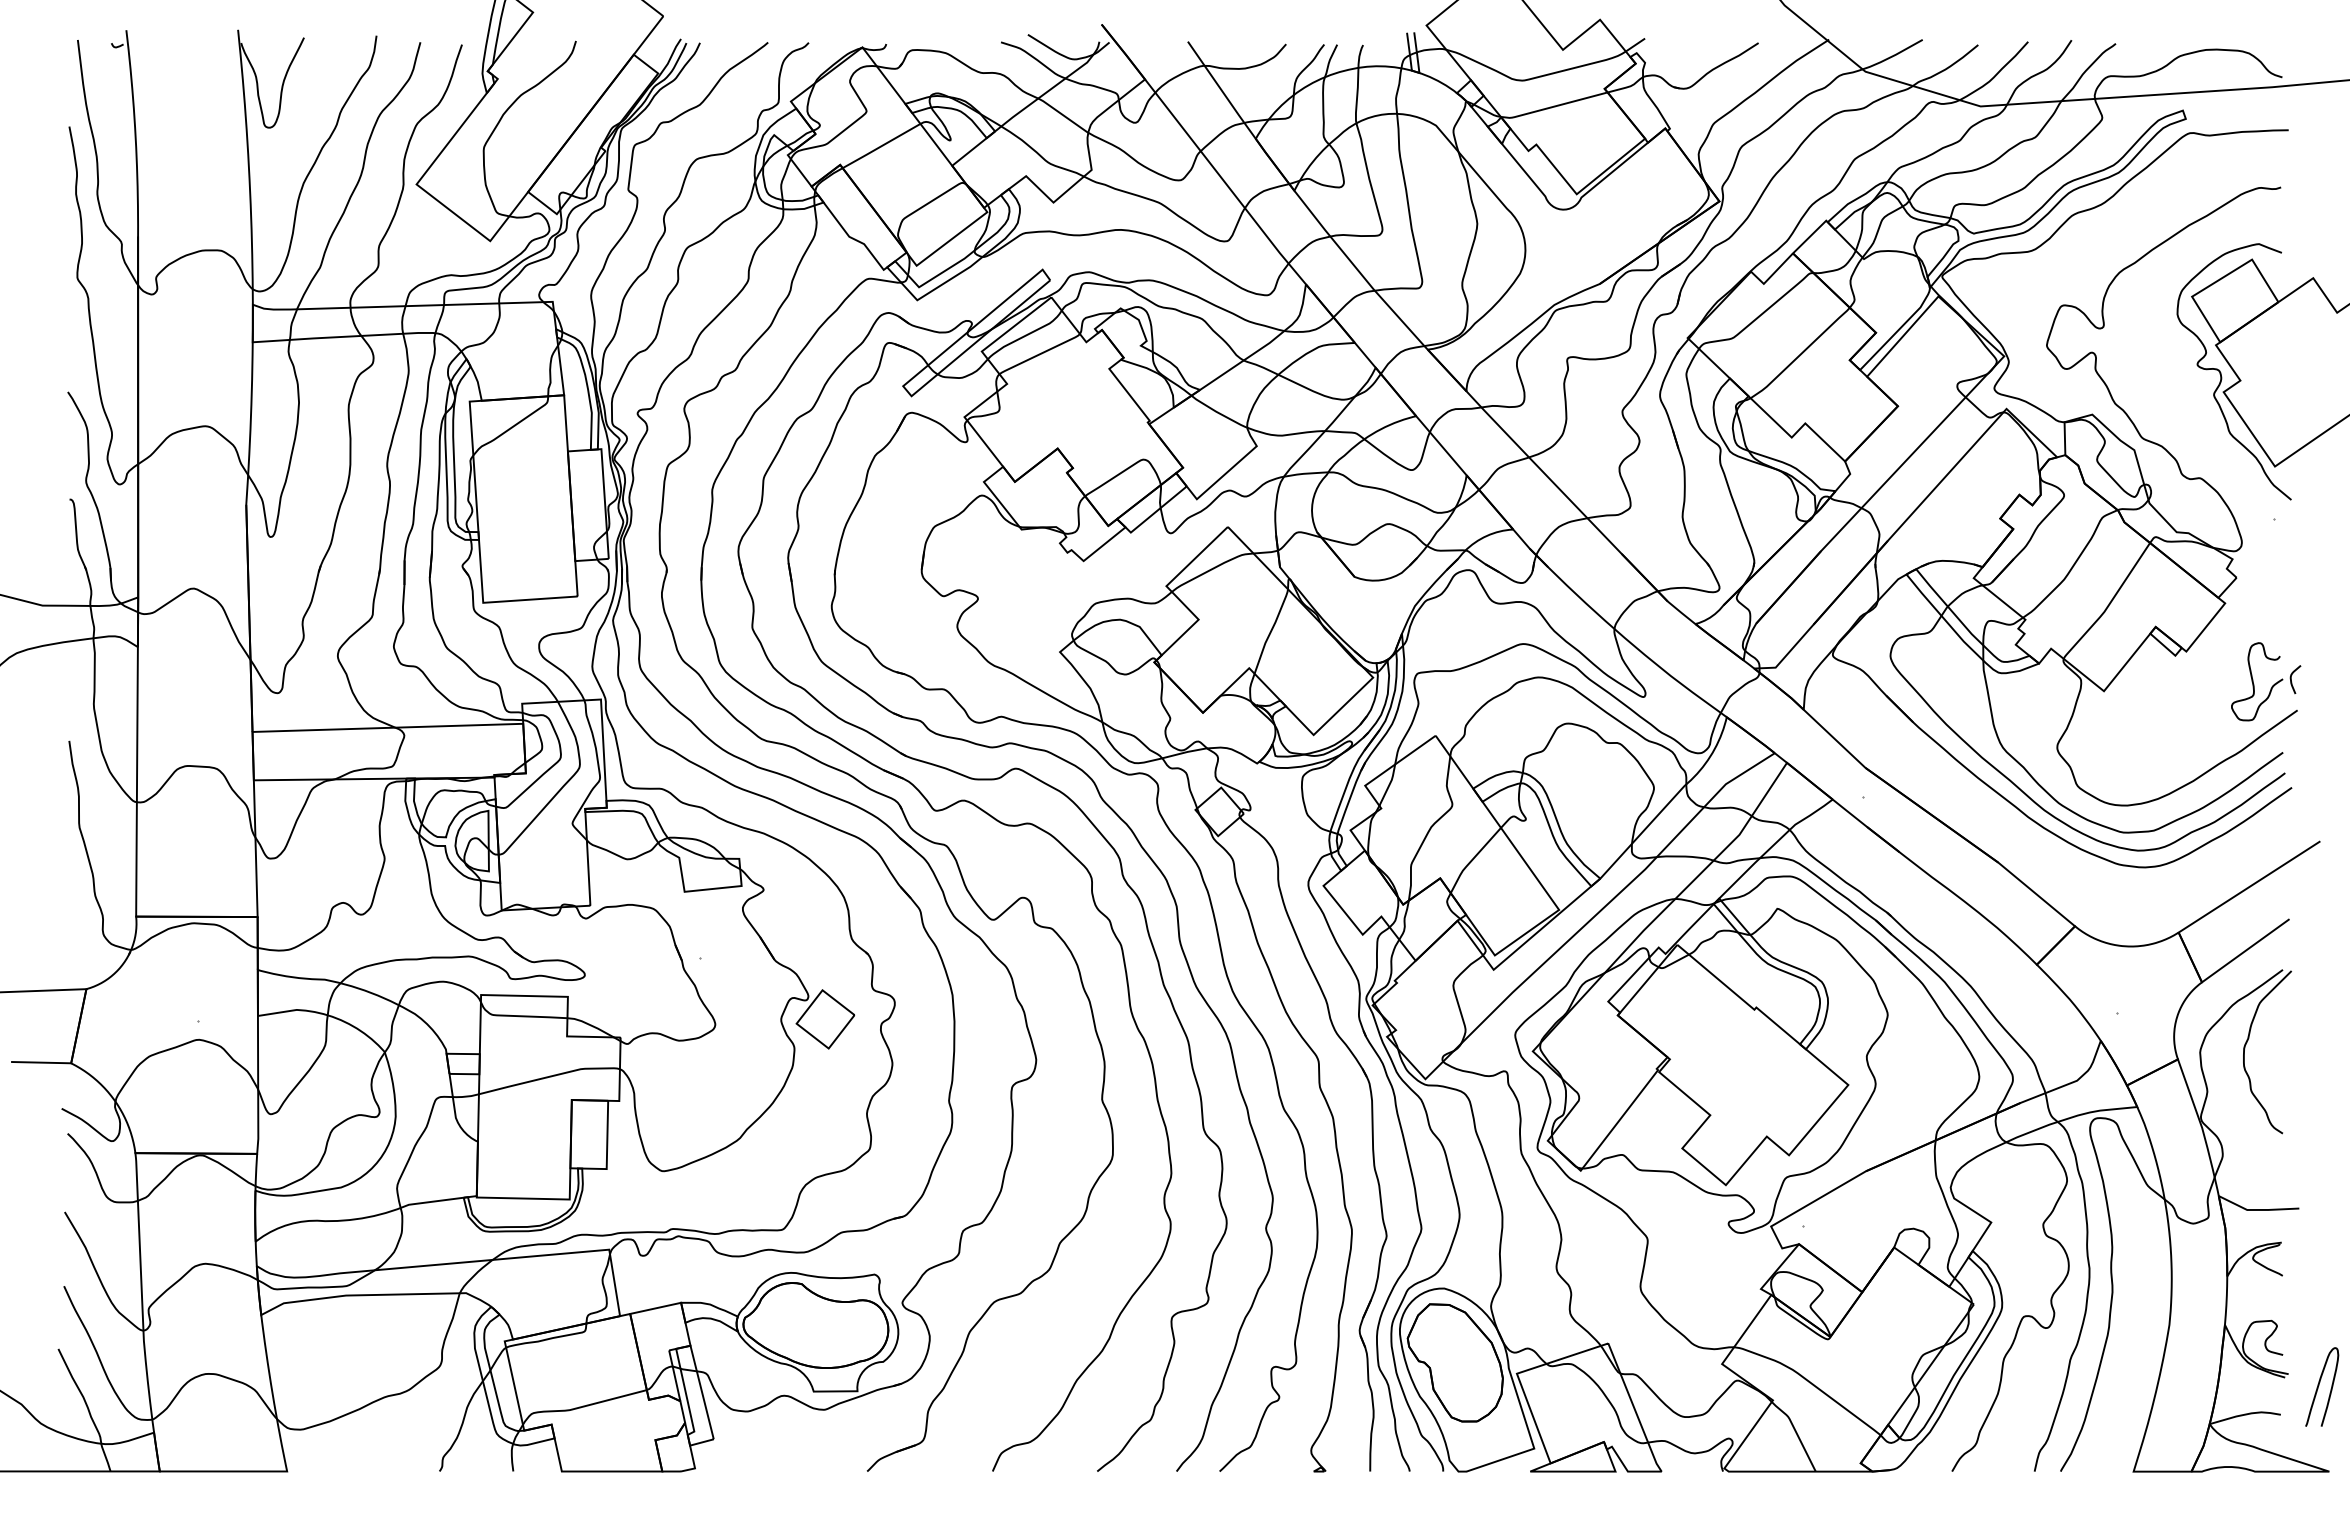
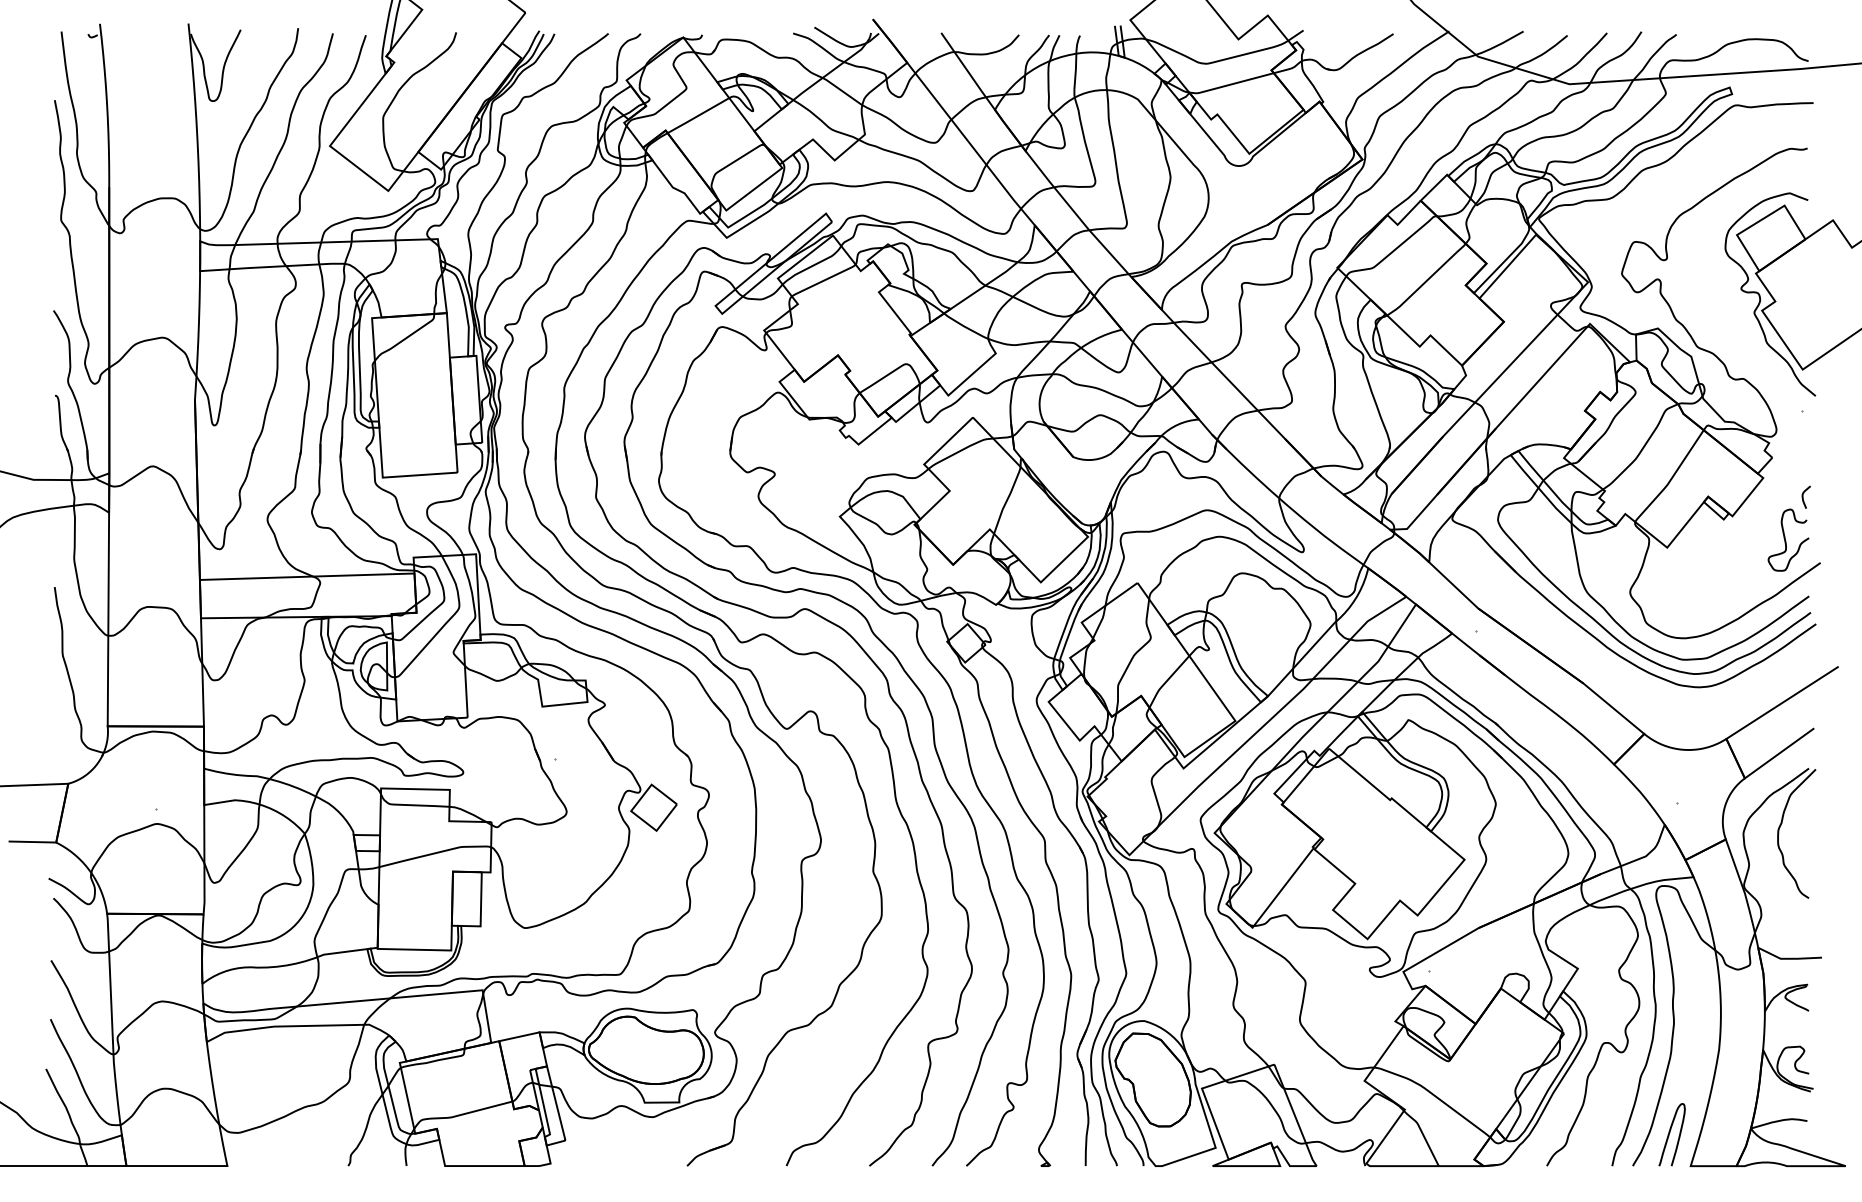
curve: (2291, 679) -> (1803, 497), moved
curve: (2319, 1385) -> (1670, 1133), moved

